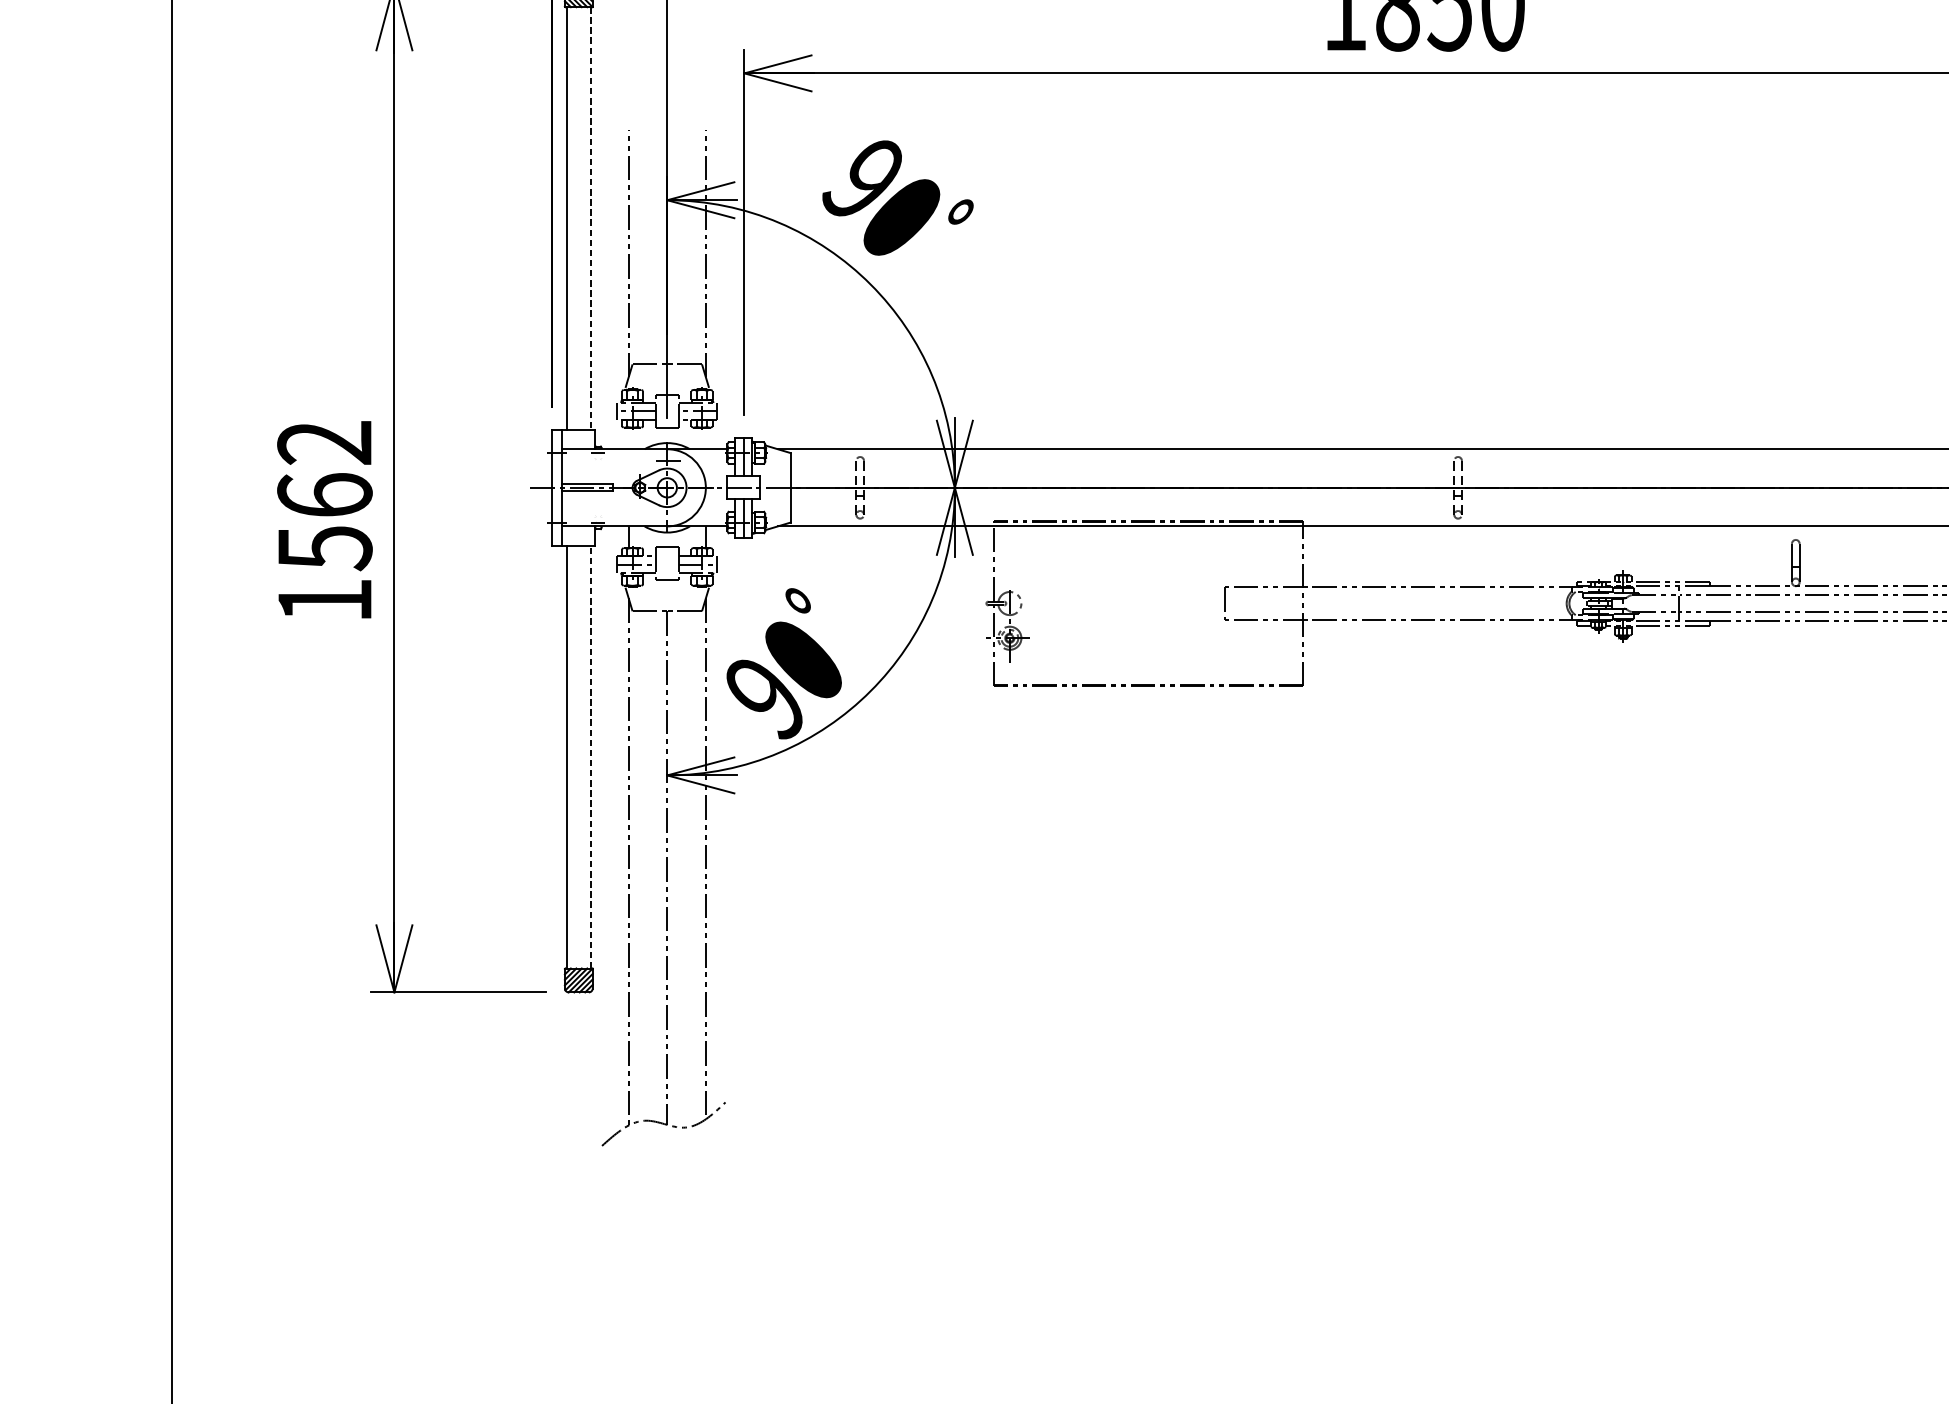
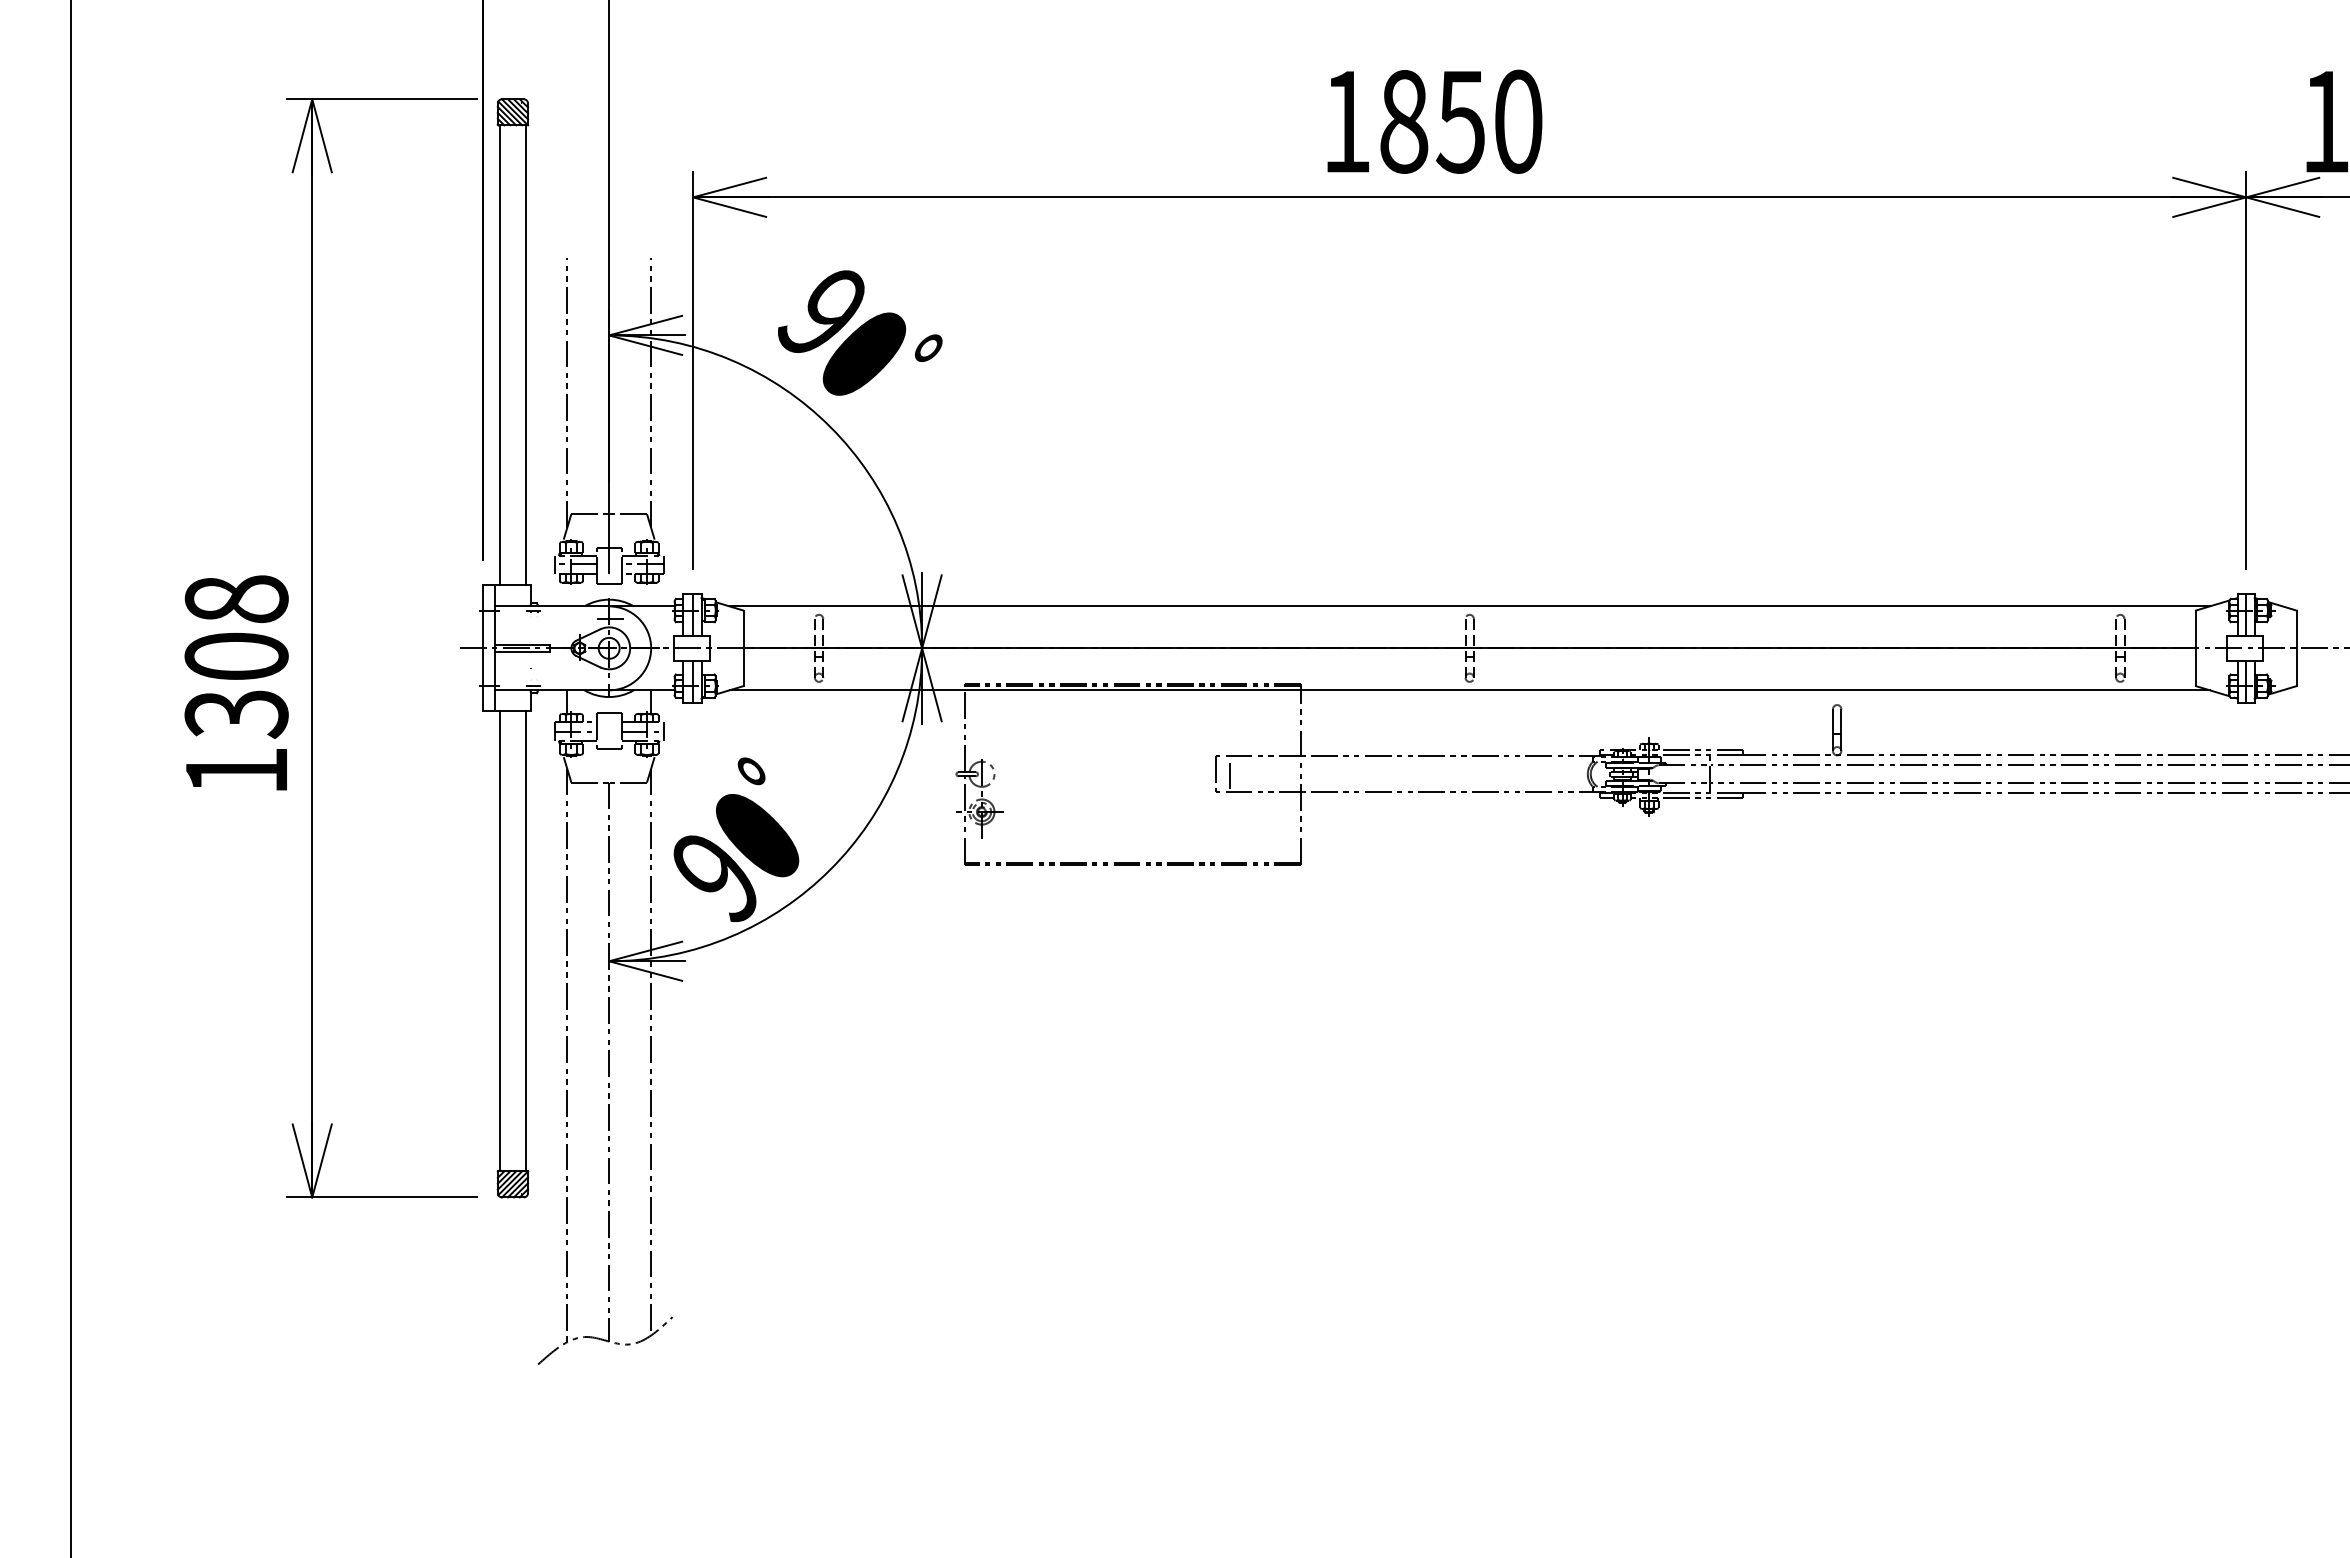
line: (591, 218) -> (526, 355), dashed -> solid
text: (324, 496) -> (236, 657), 1562 -> 1308
line: (1237, 603) -> (1229, 774), added
line: (591, 756) -> (526, 940), dashed -> solid

